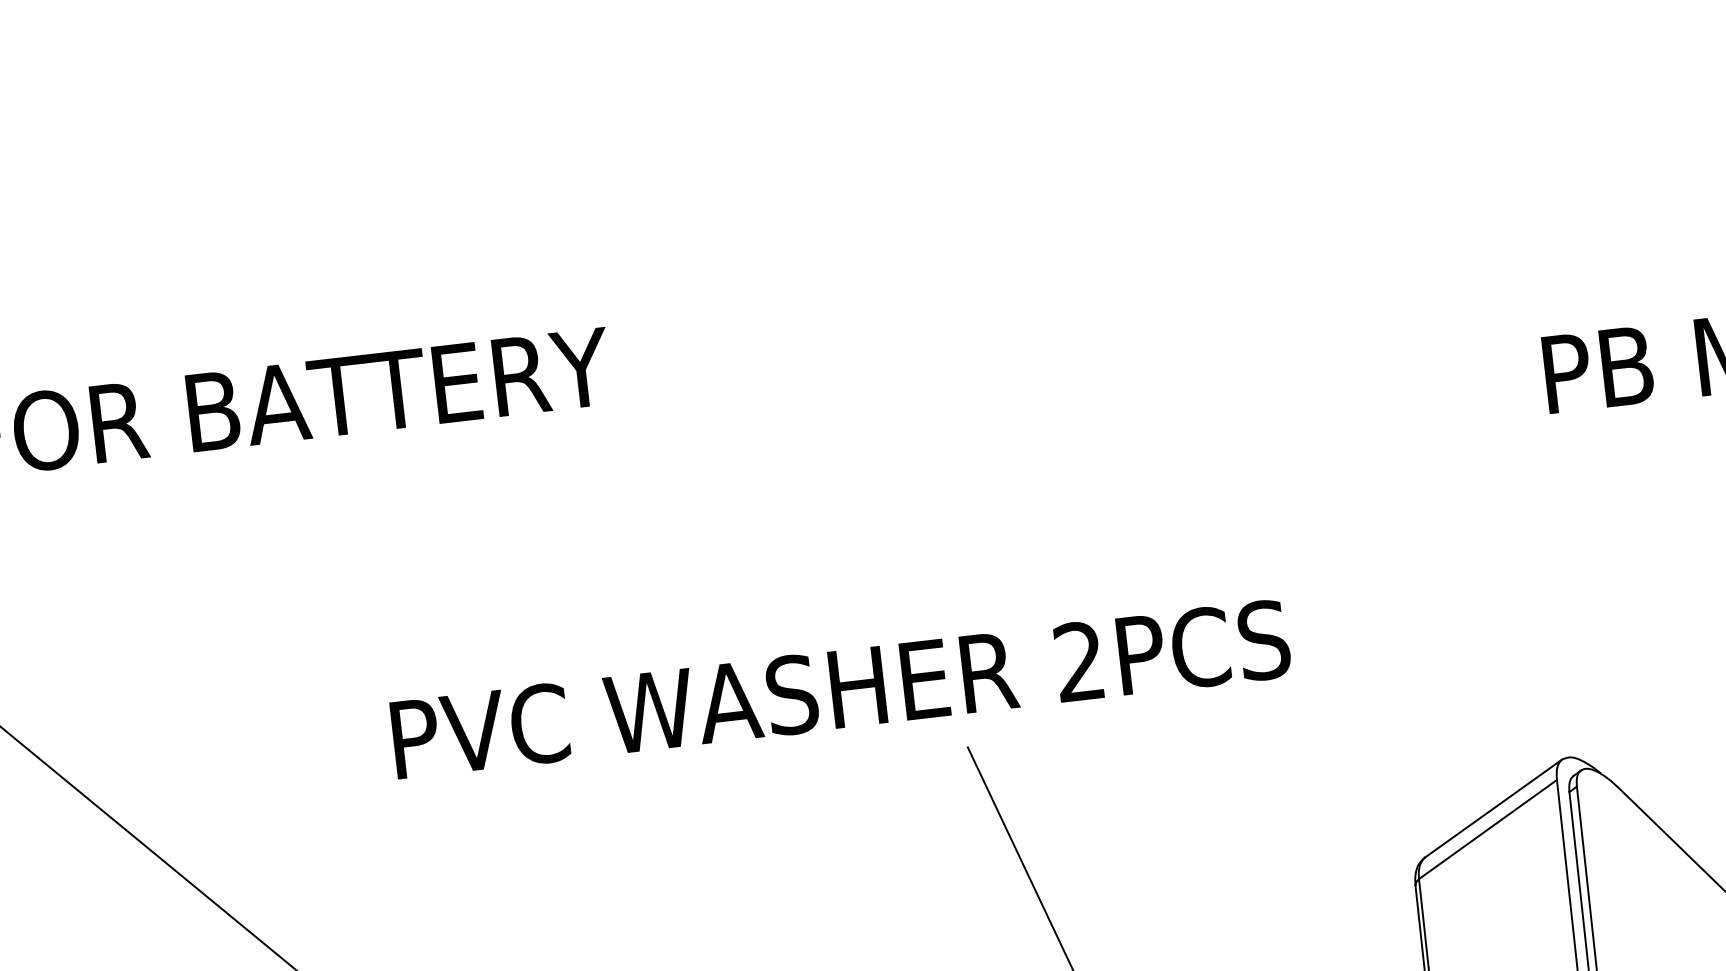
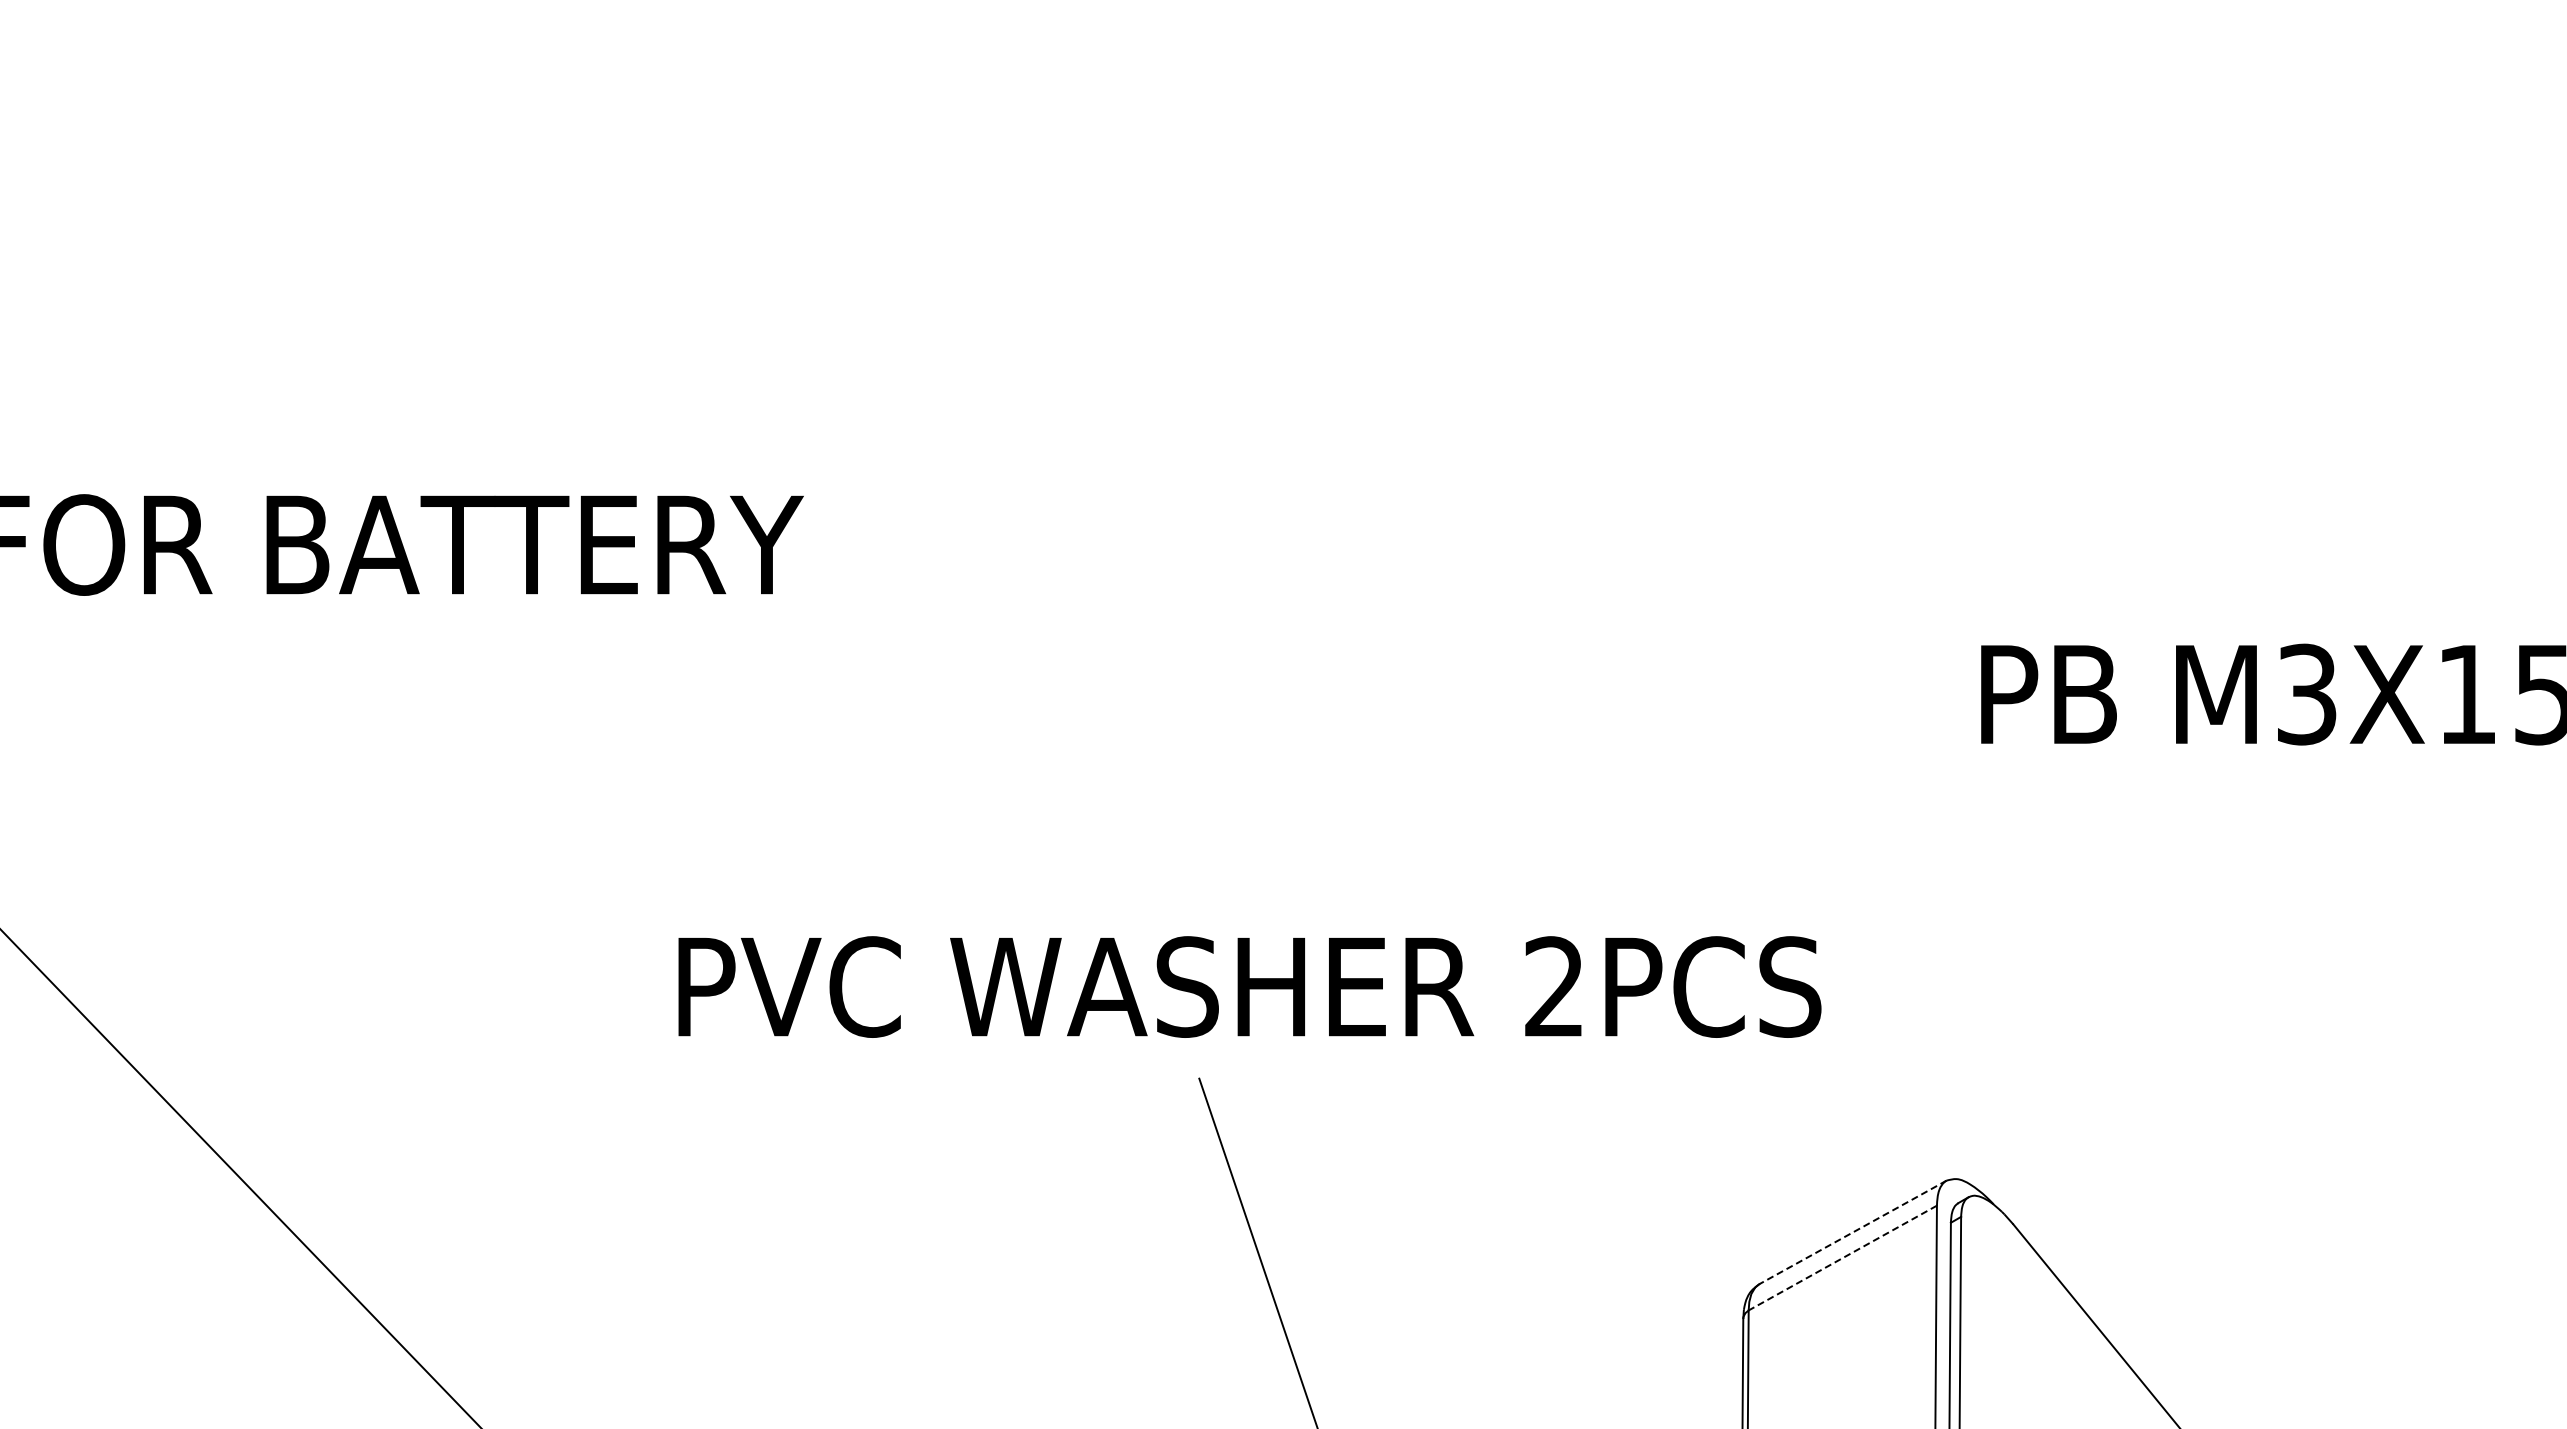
text: (840, 688) -> (1249, 986), moved
line: (1493, 808) -> (1852, 1232), solid -> dashed
line: (1487, 829) -> (1842, 1258), solid -> dashed

